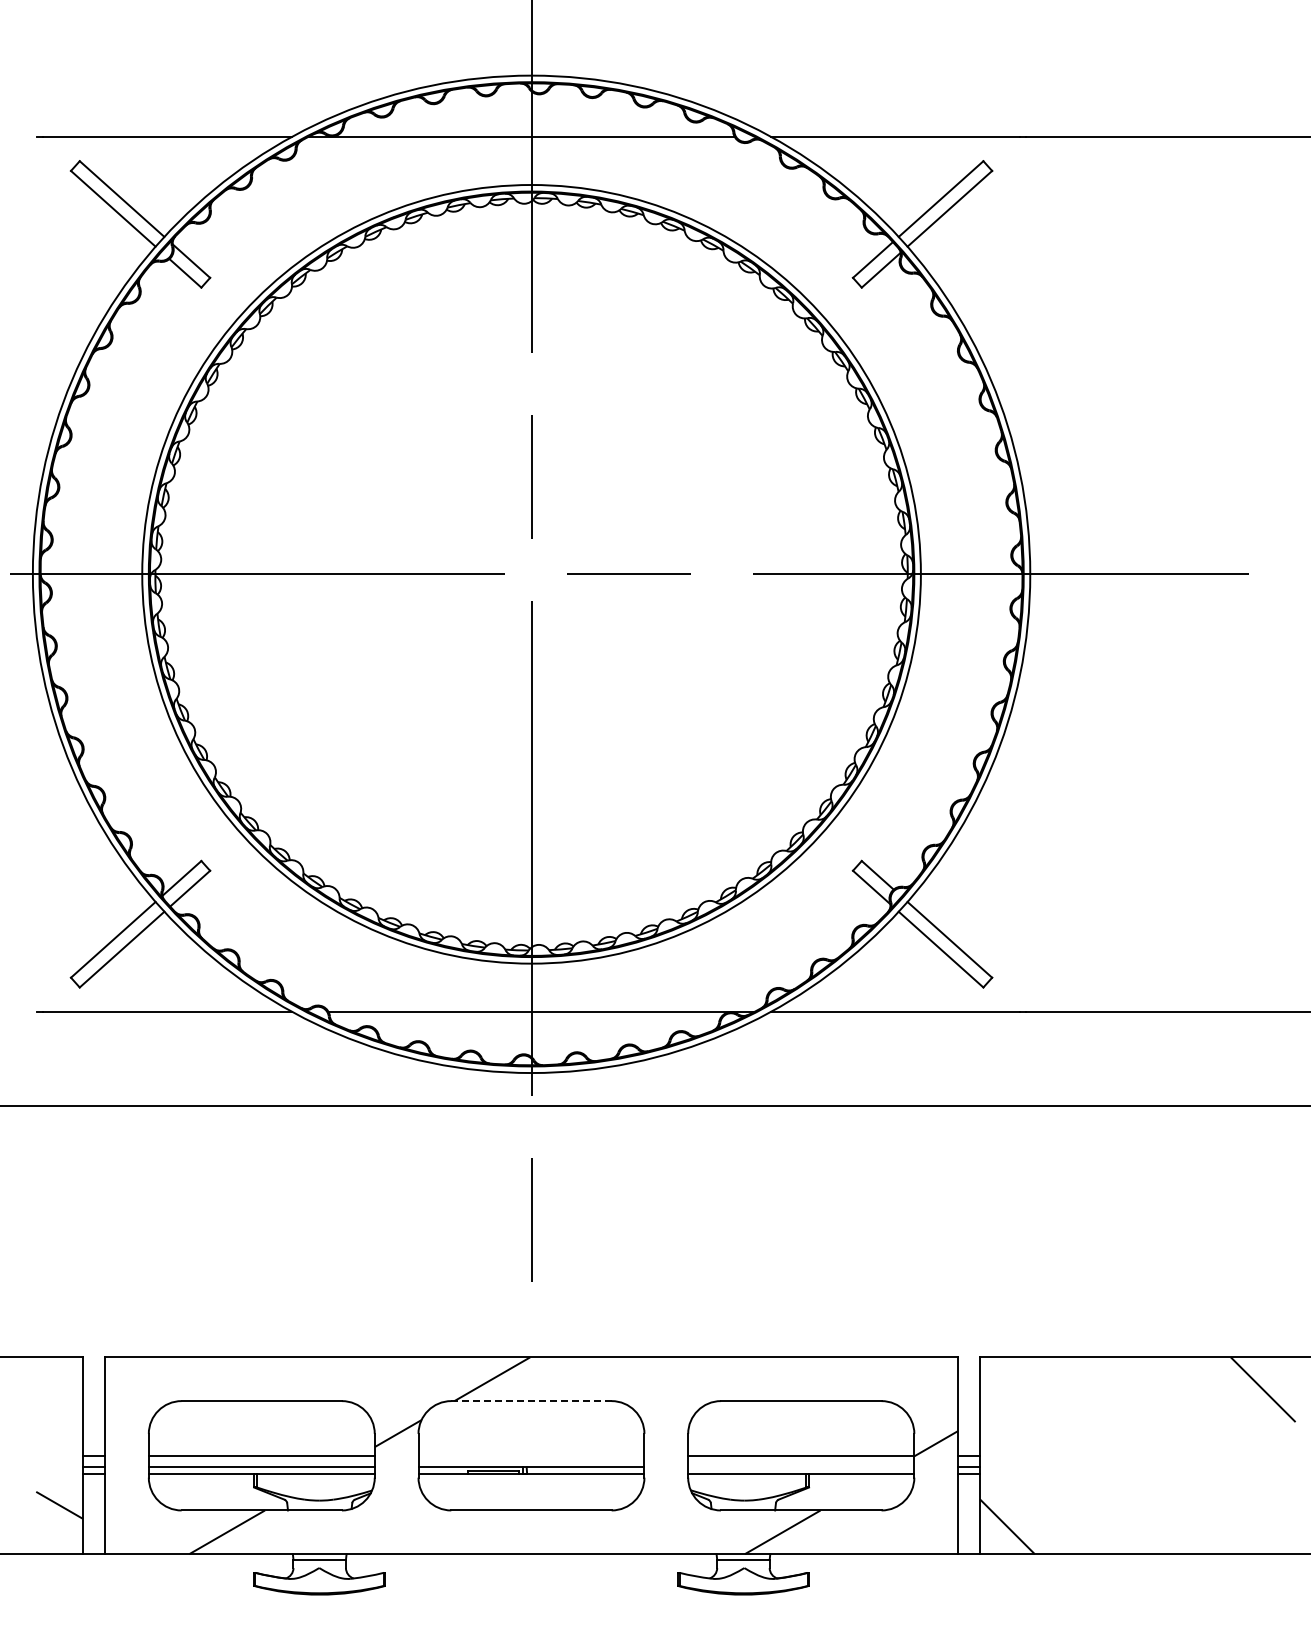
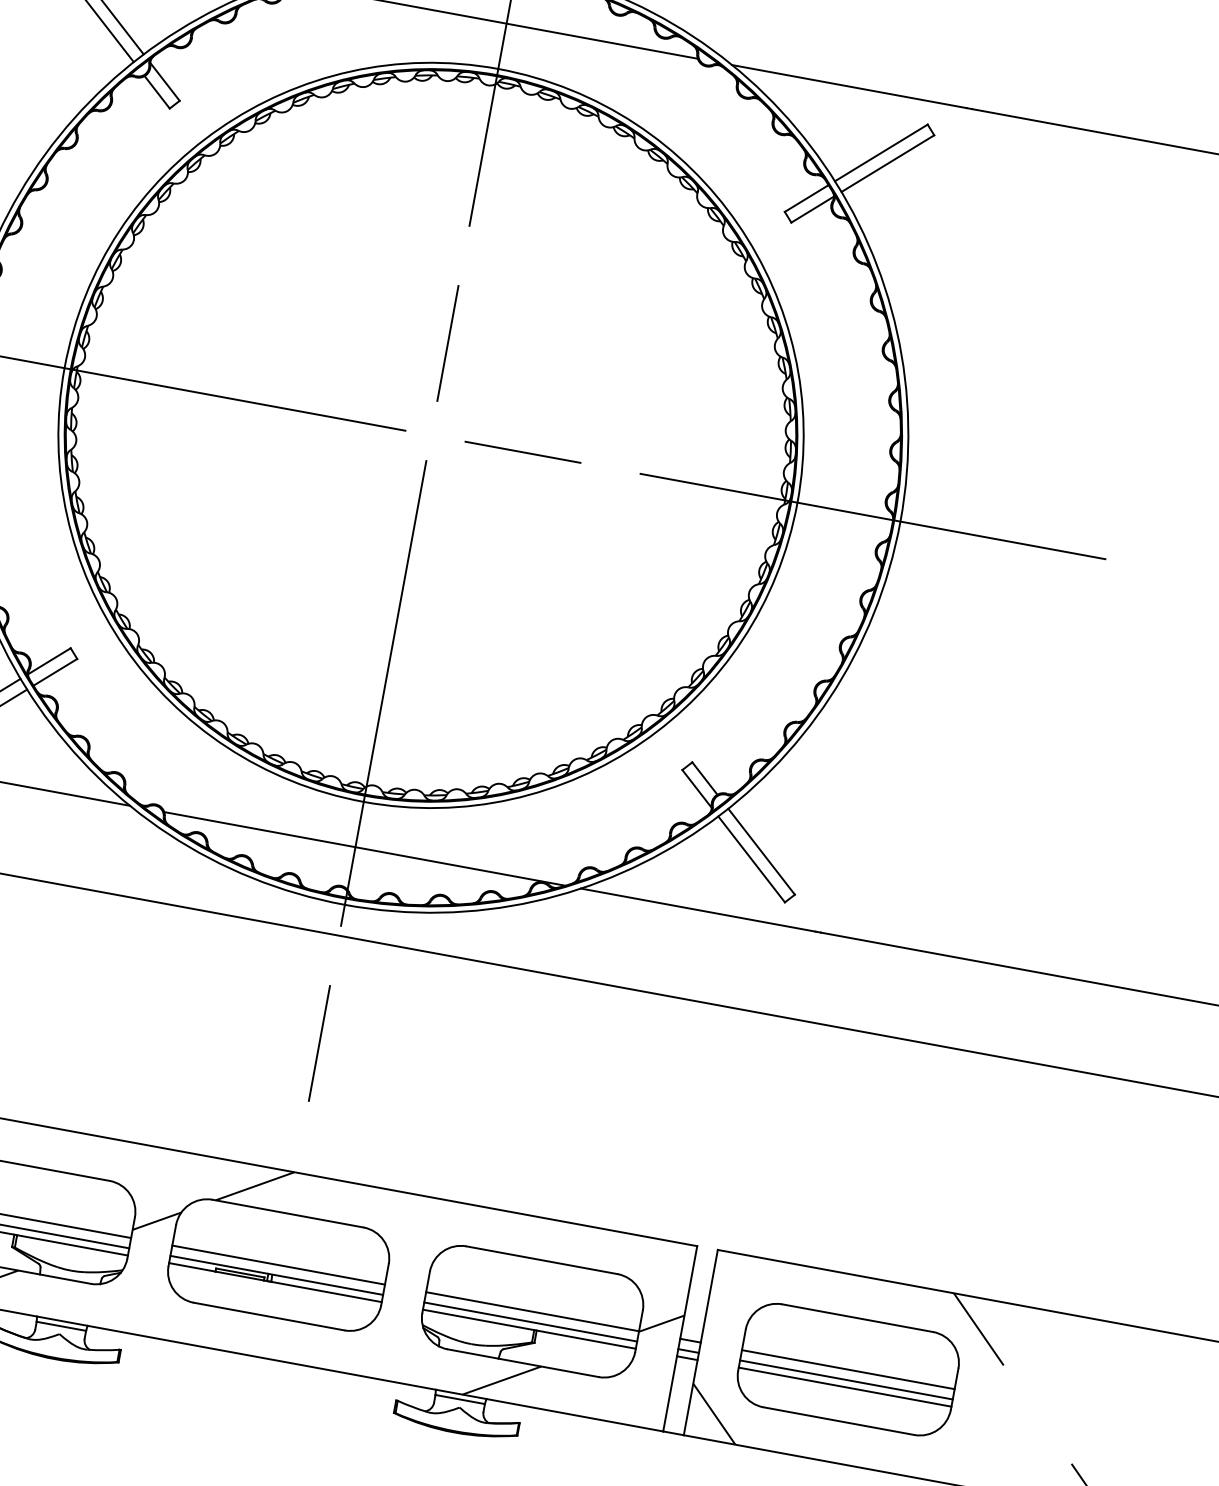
line: (531, 1401) -> (288, 1214), dashed -> solid
line: (531, 1455) -> (278, 1264), added
part: (1136, 1455) -> (848, 1369), added
line: (801, 1466) -> (530, 1321), added

